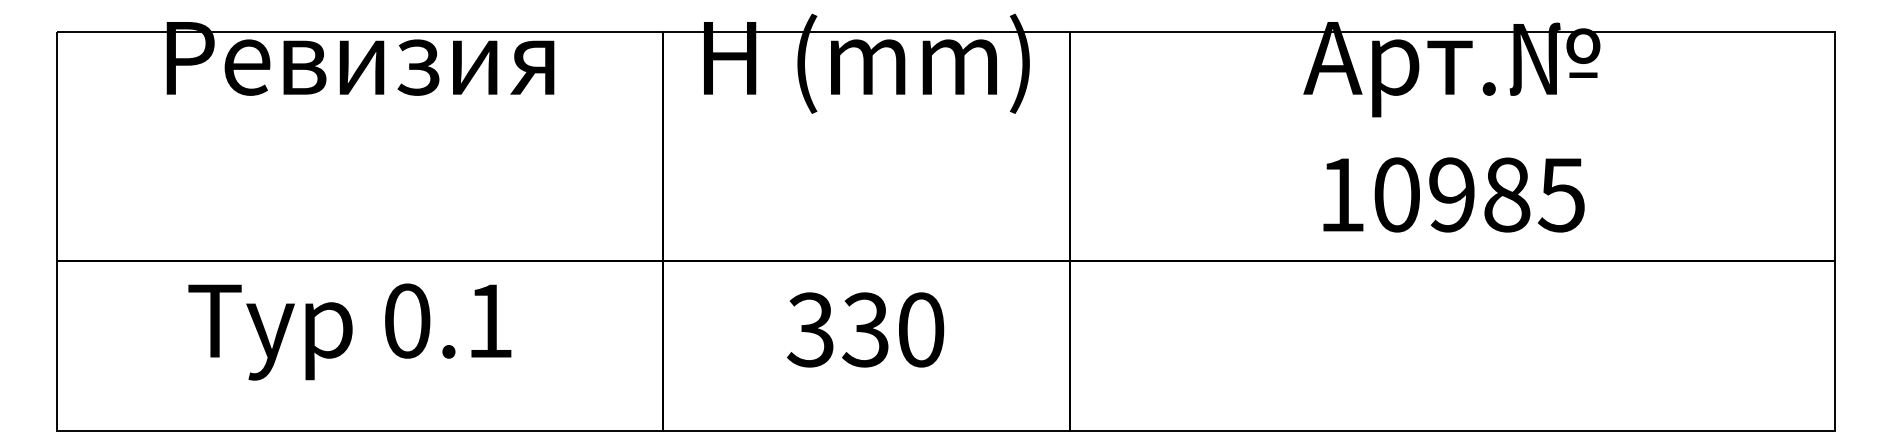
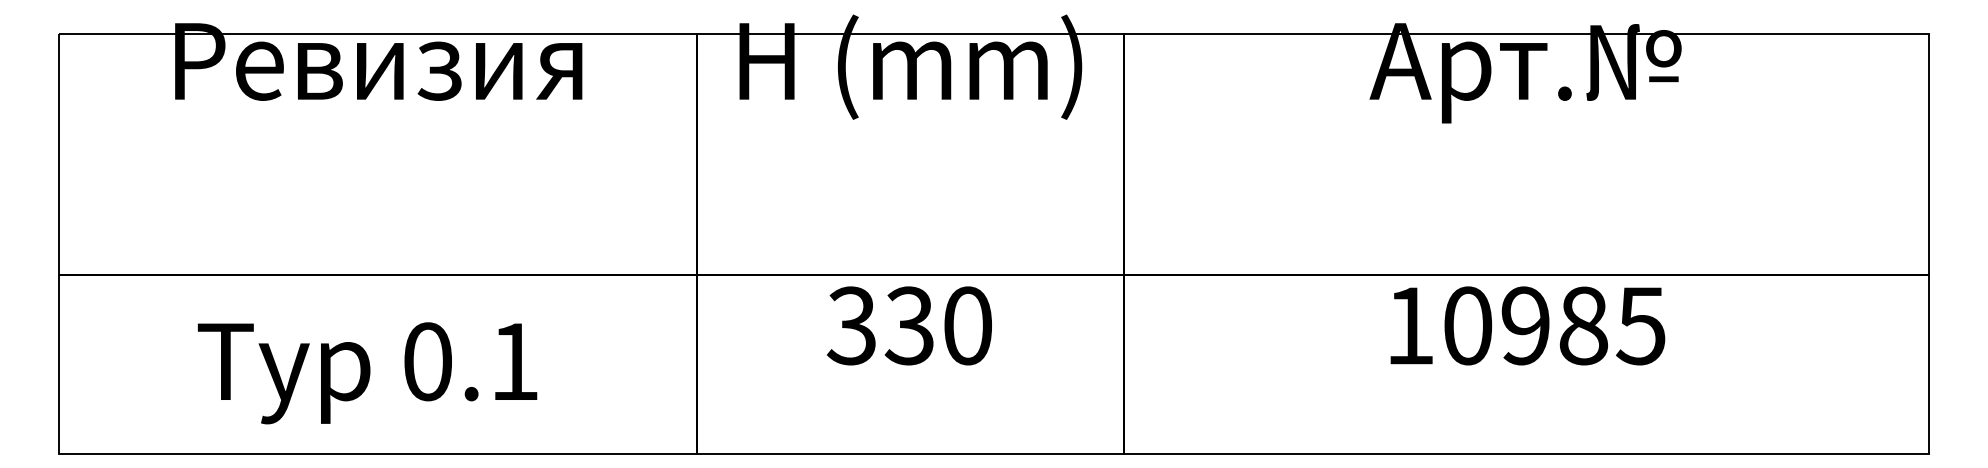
text: (1453, 194) -> (1527, 325), moved
text: (865, 329) -> (909, 325), moved
text: (349, 331) -> (367, 372), moved

